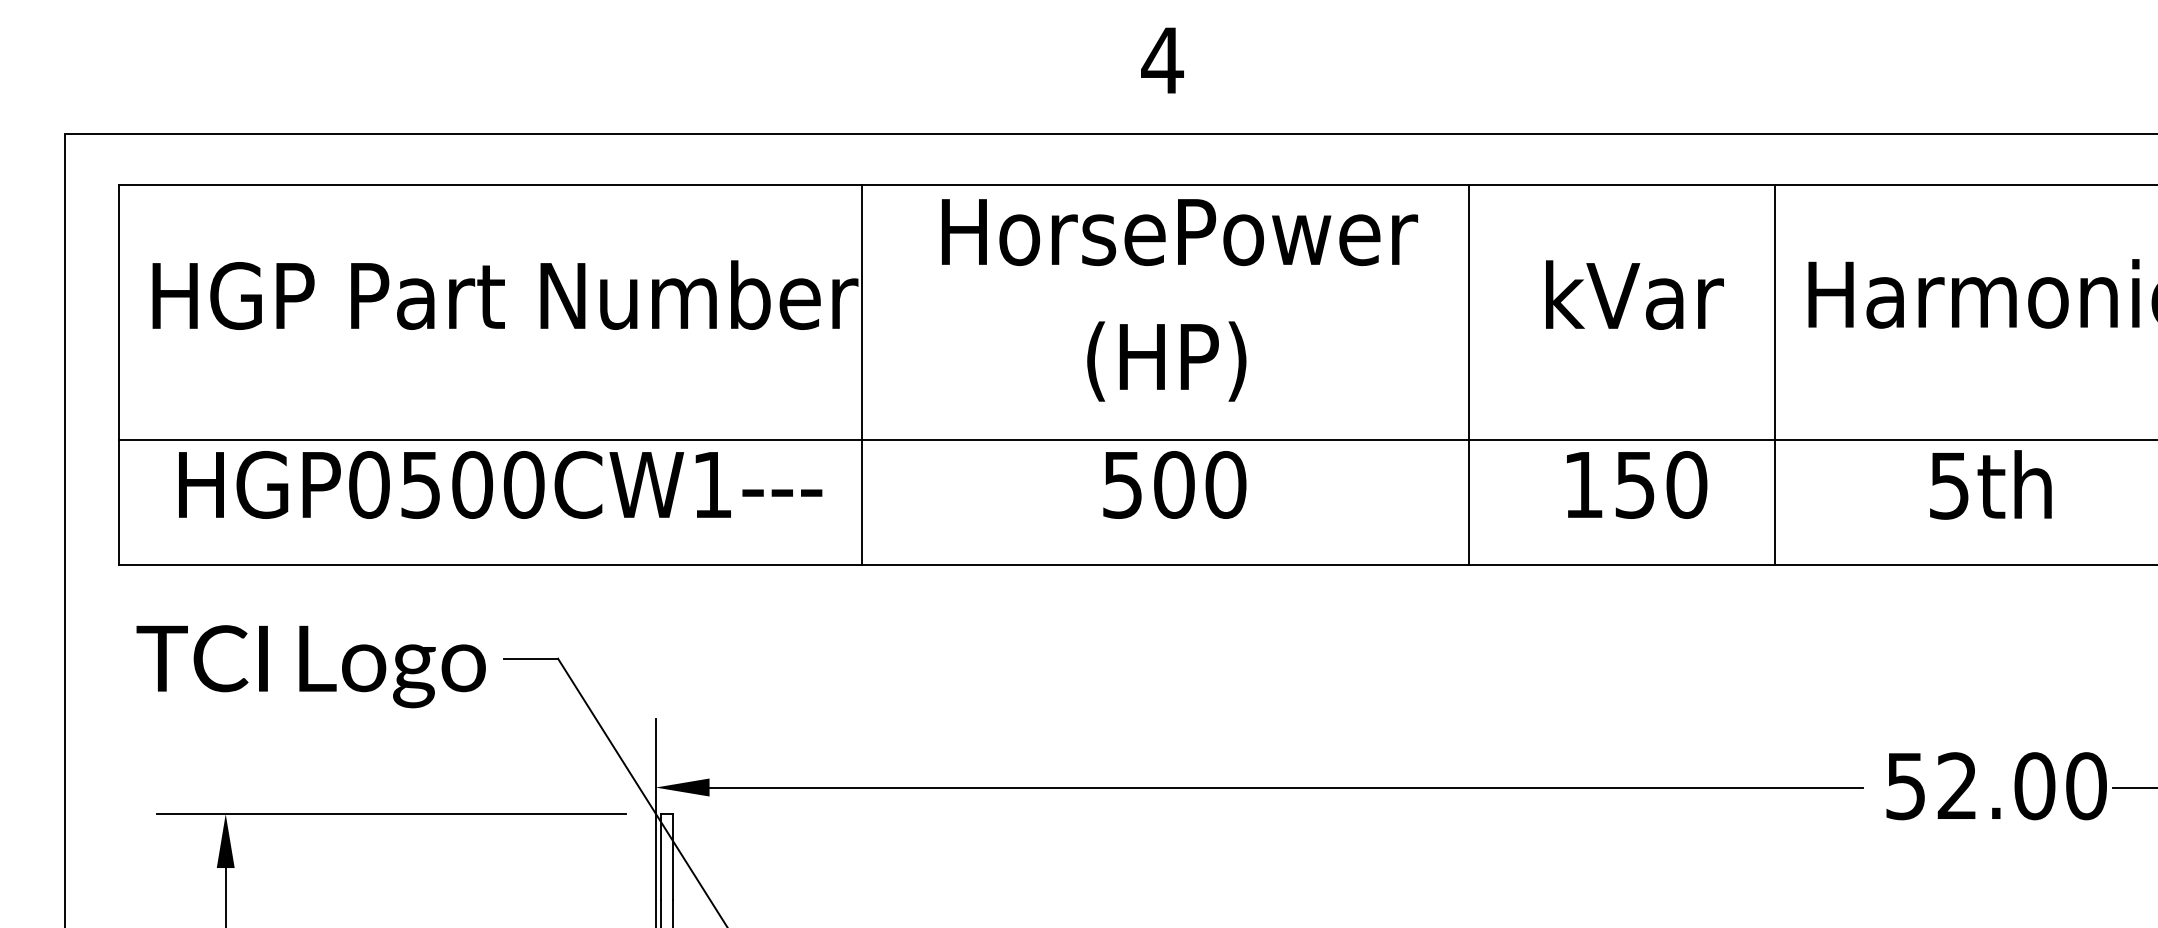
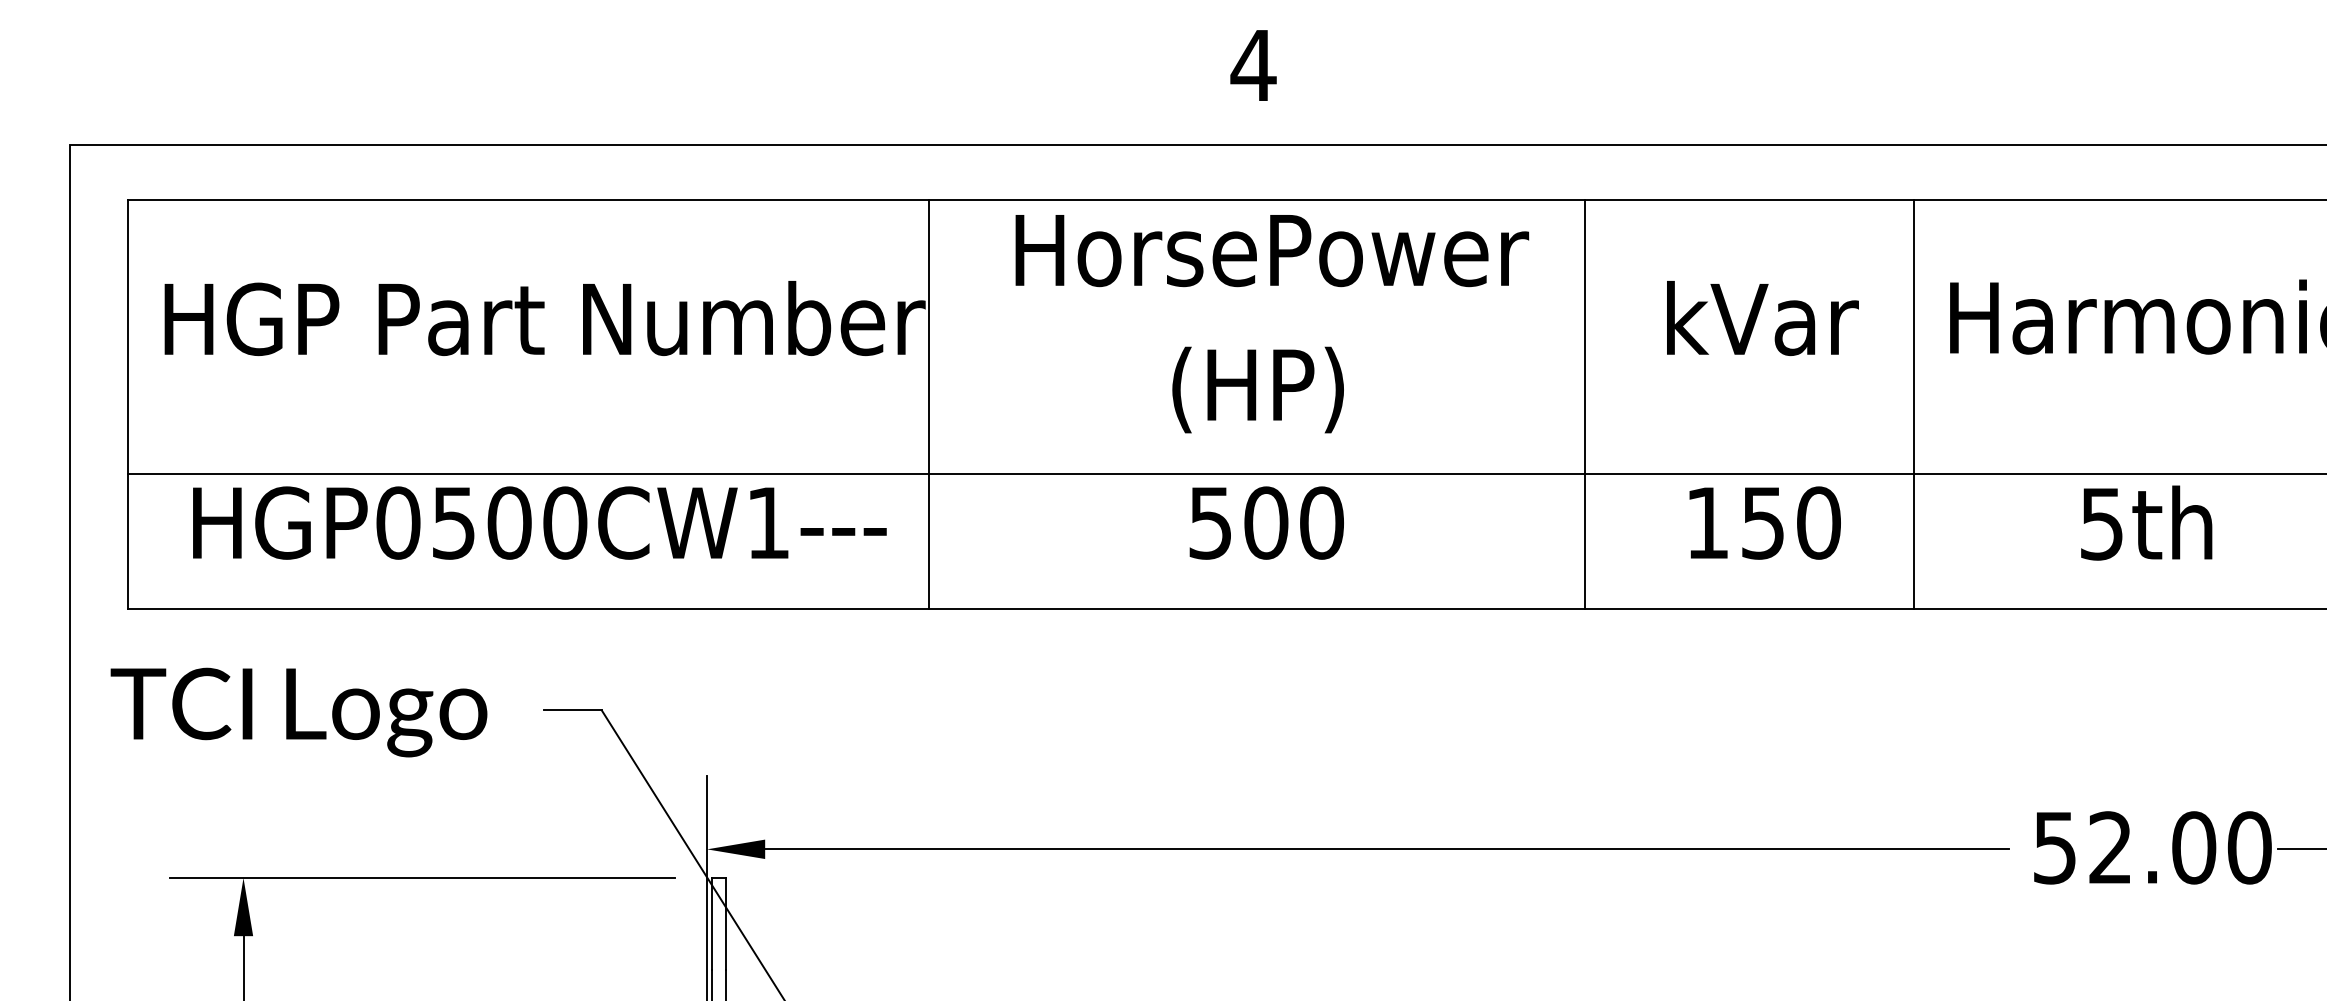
text: (310, 666) -> (298, 712), moved

